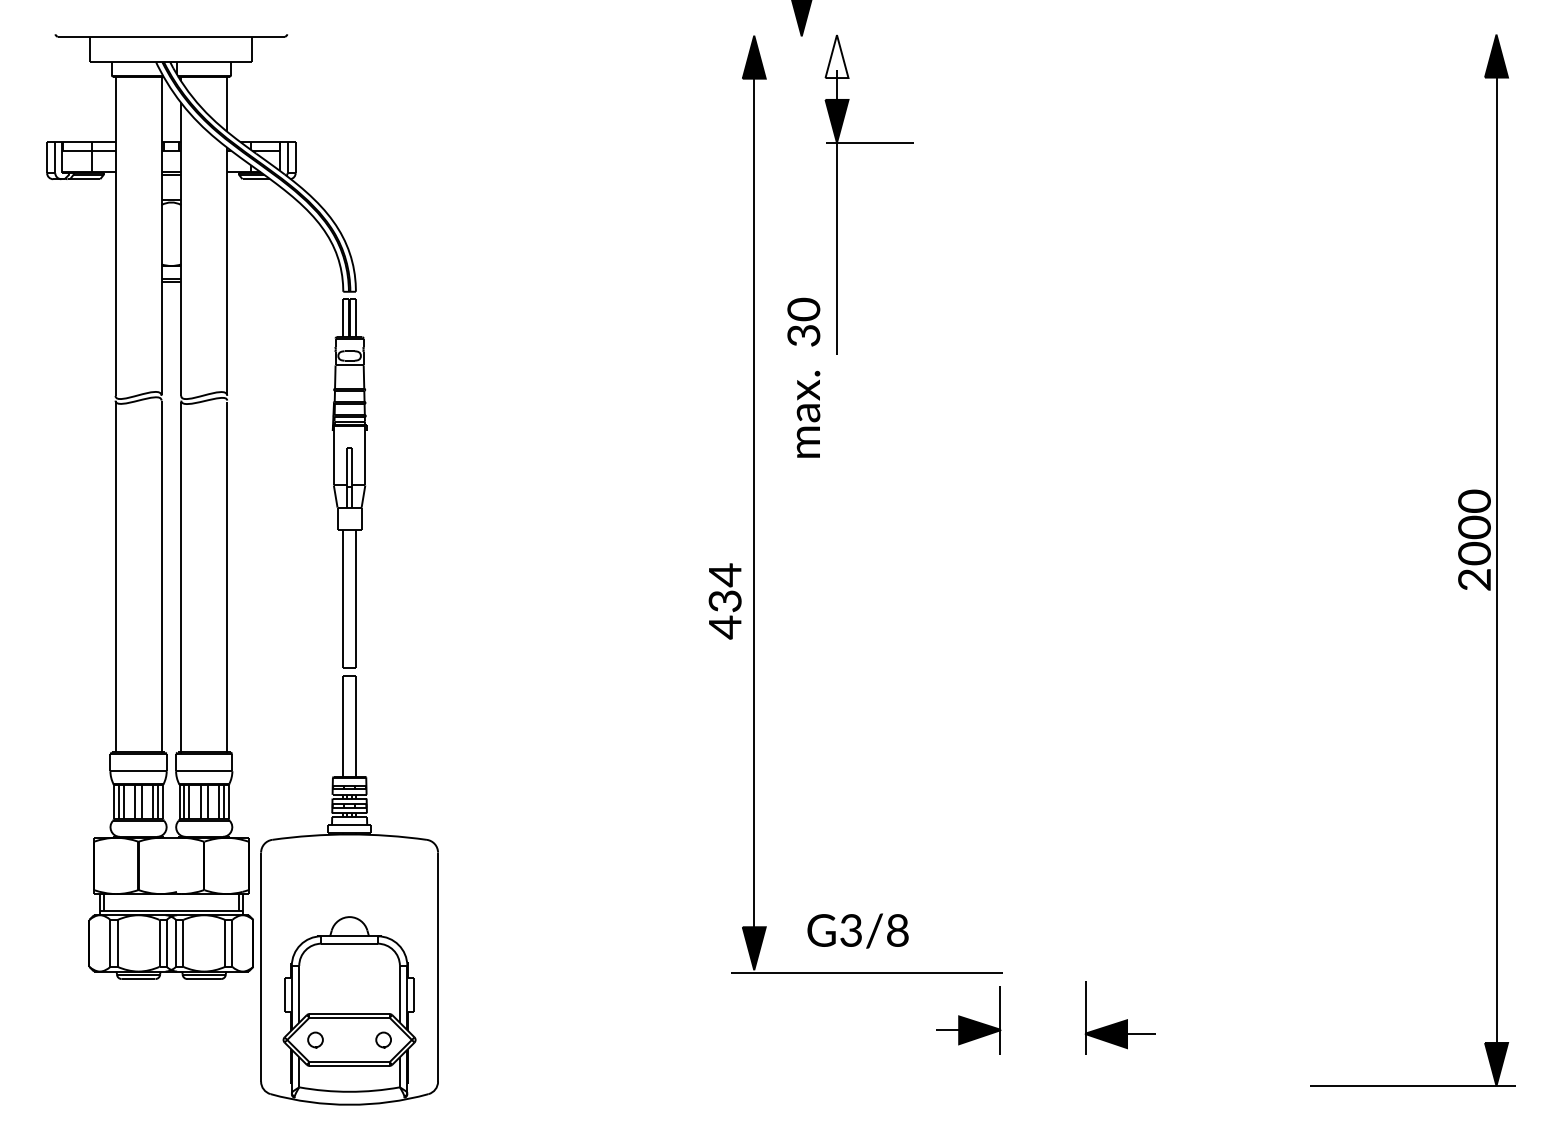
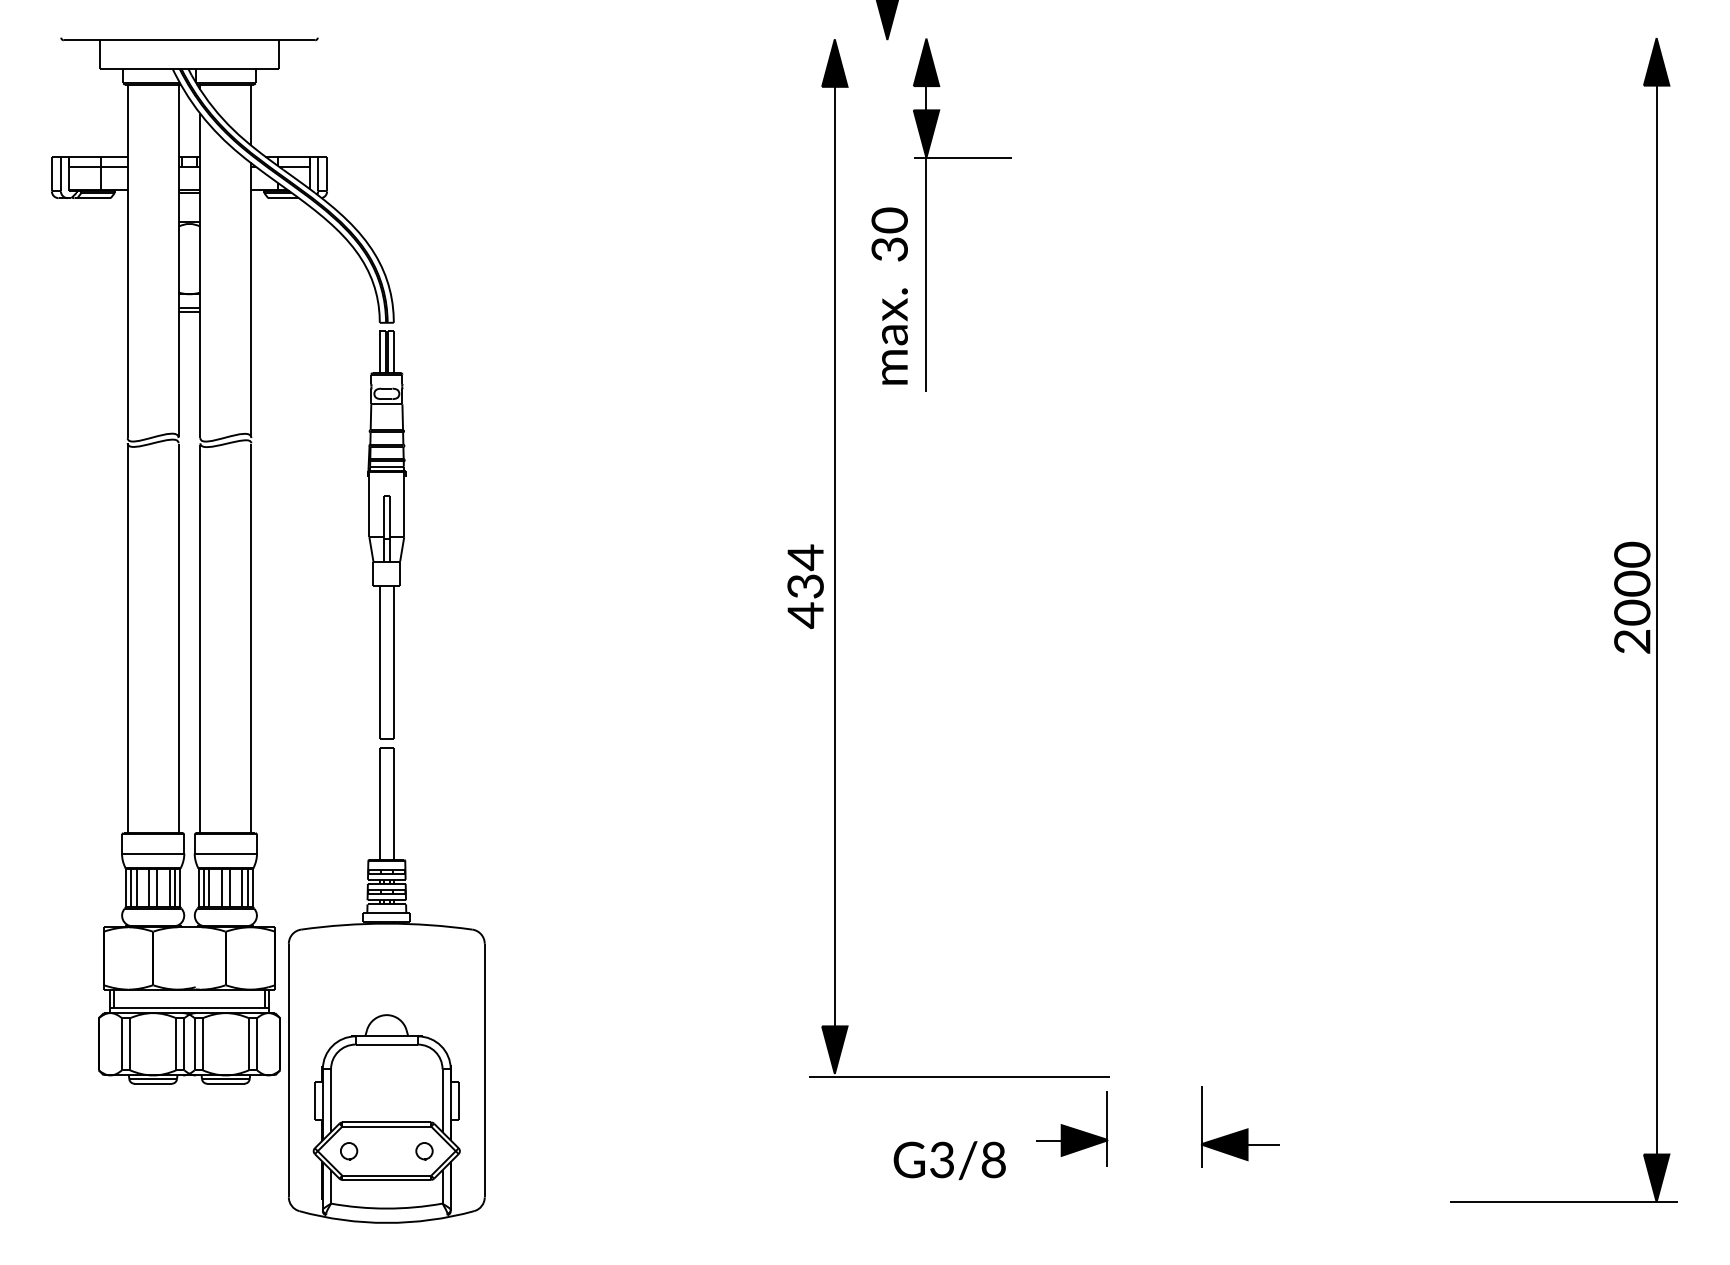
fill: (837, 56) -> (926, 62), added
text: (803, 377) -> (889, 295), moved
text: (725, 601) -> (805, 586), moved
text: (857, 930) -> (949, 1160), moved

